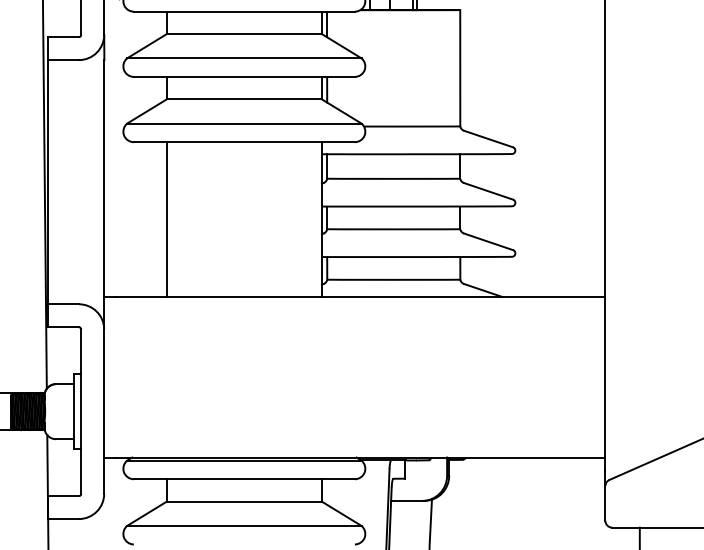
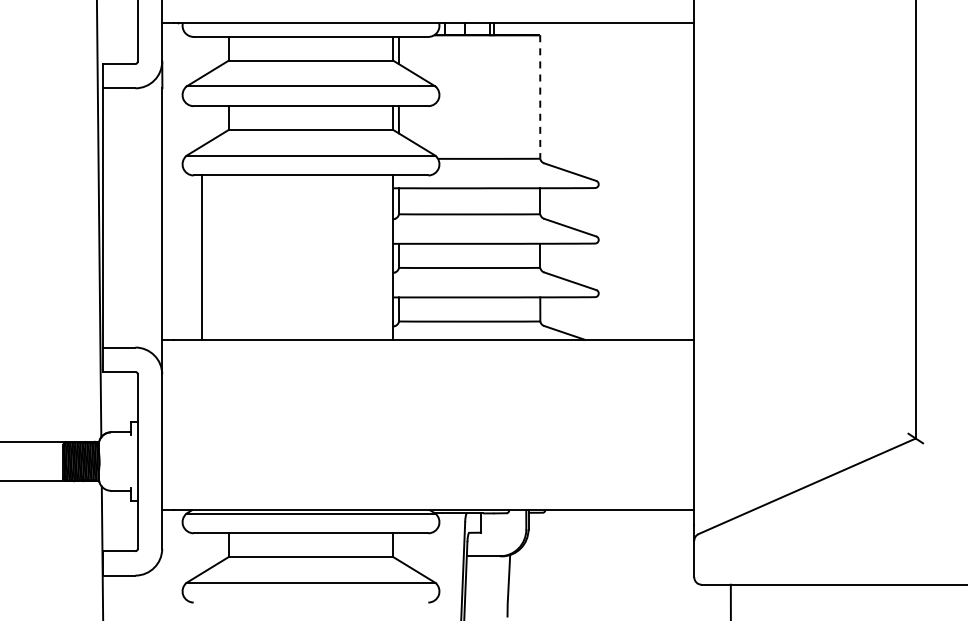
line: (460, 67) -> (540, 96), solid -> dashed
line: (166, 219) -> (201, 257), moved
line: (74, 411) -> (130, 461), removed

